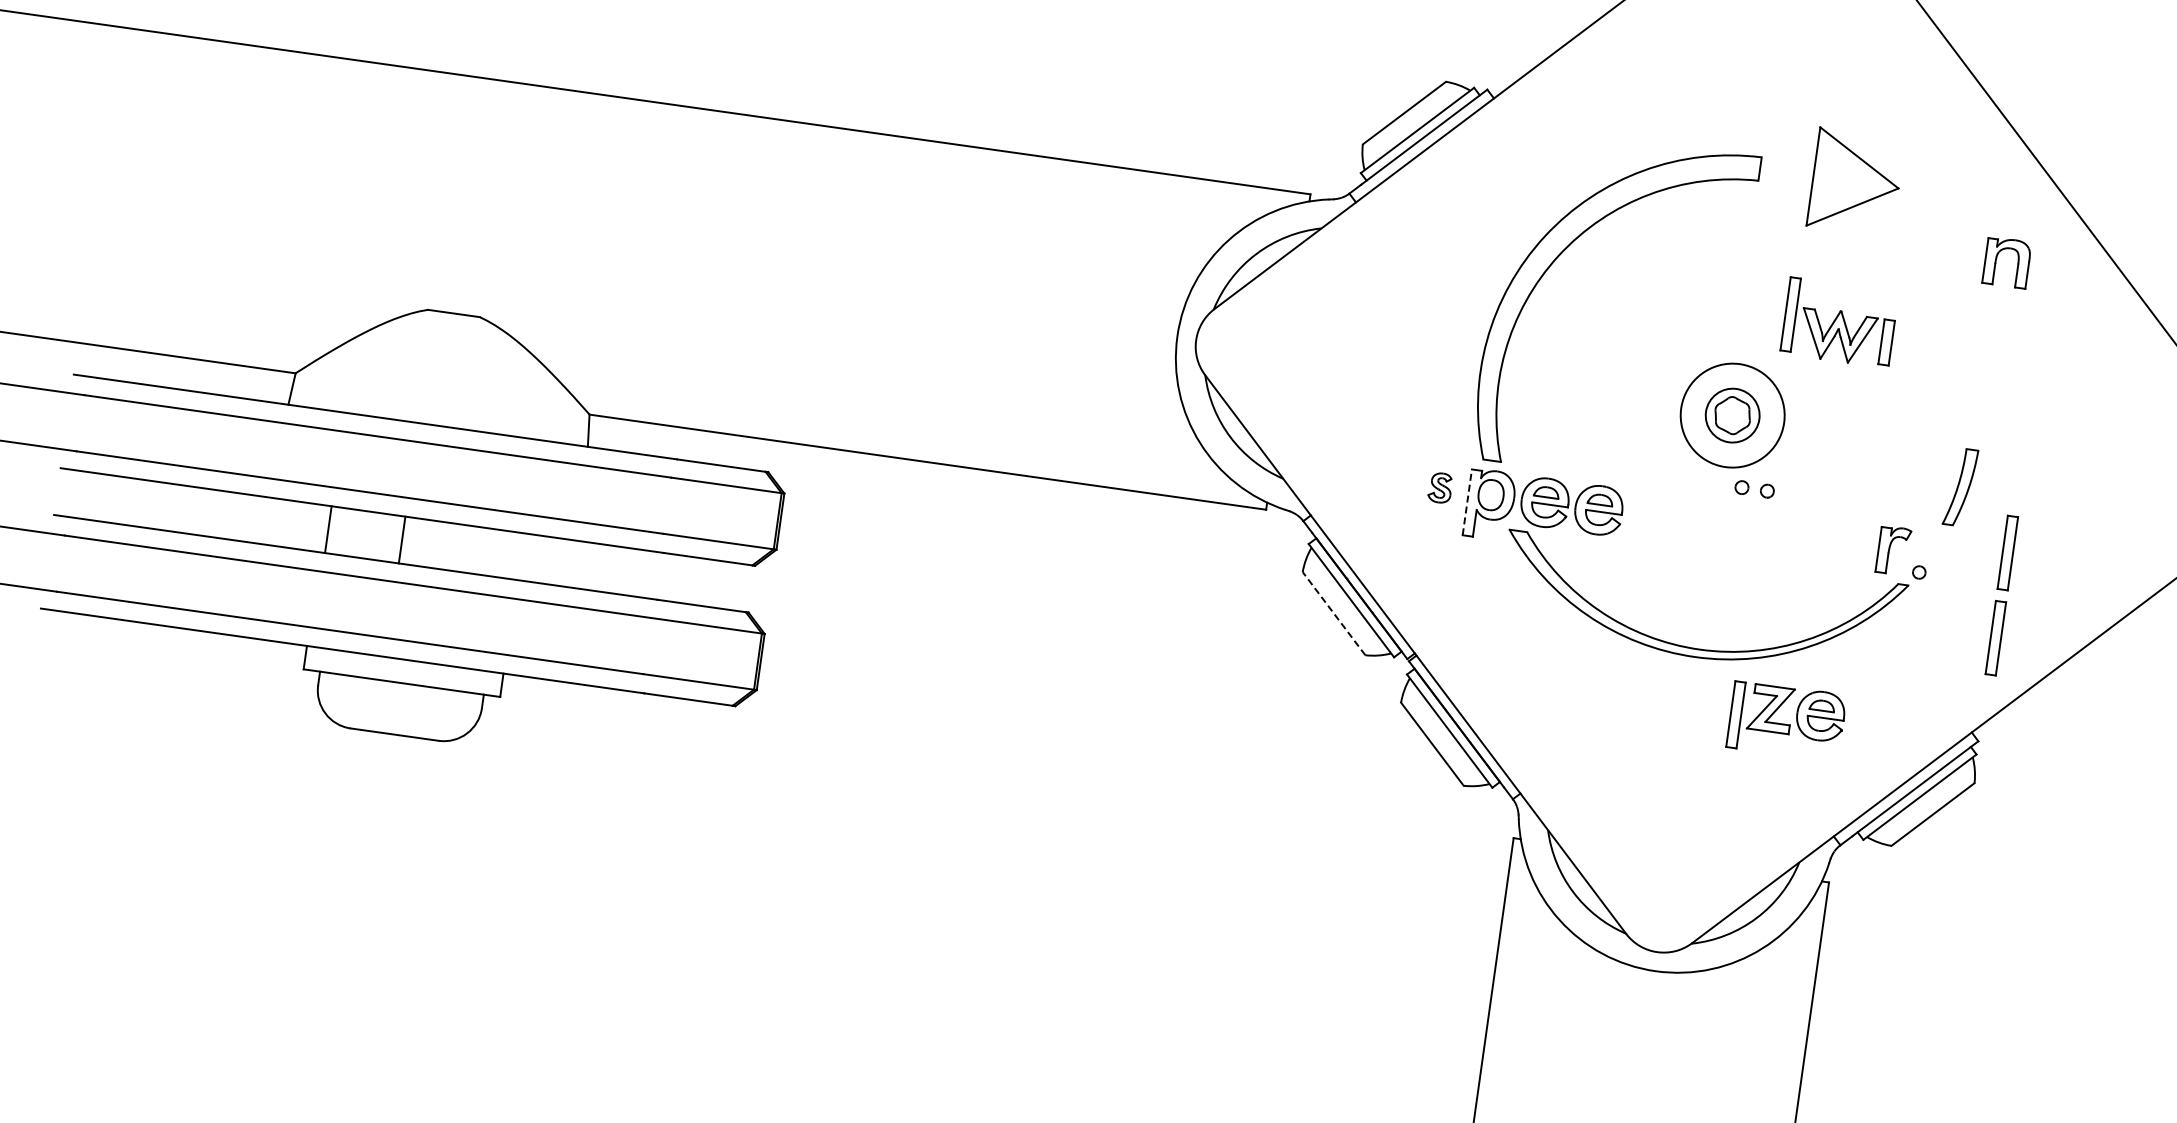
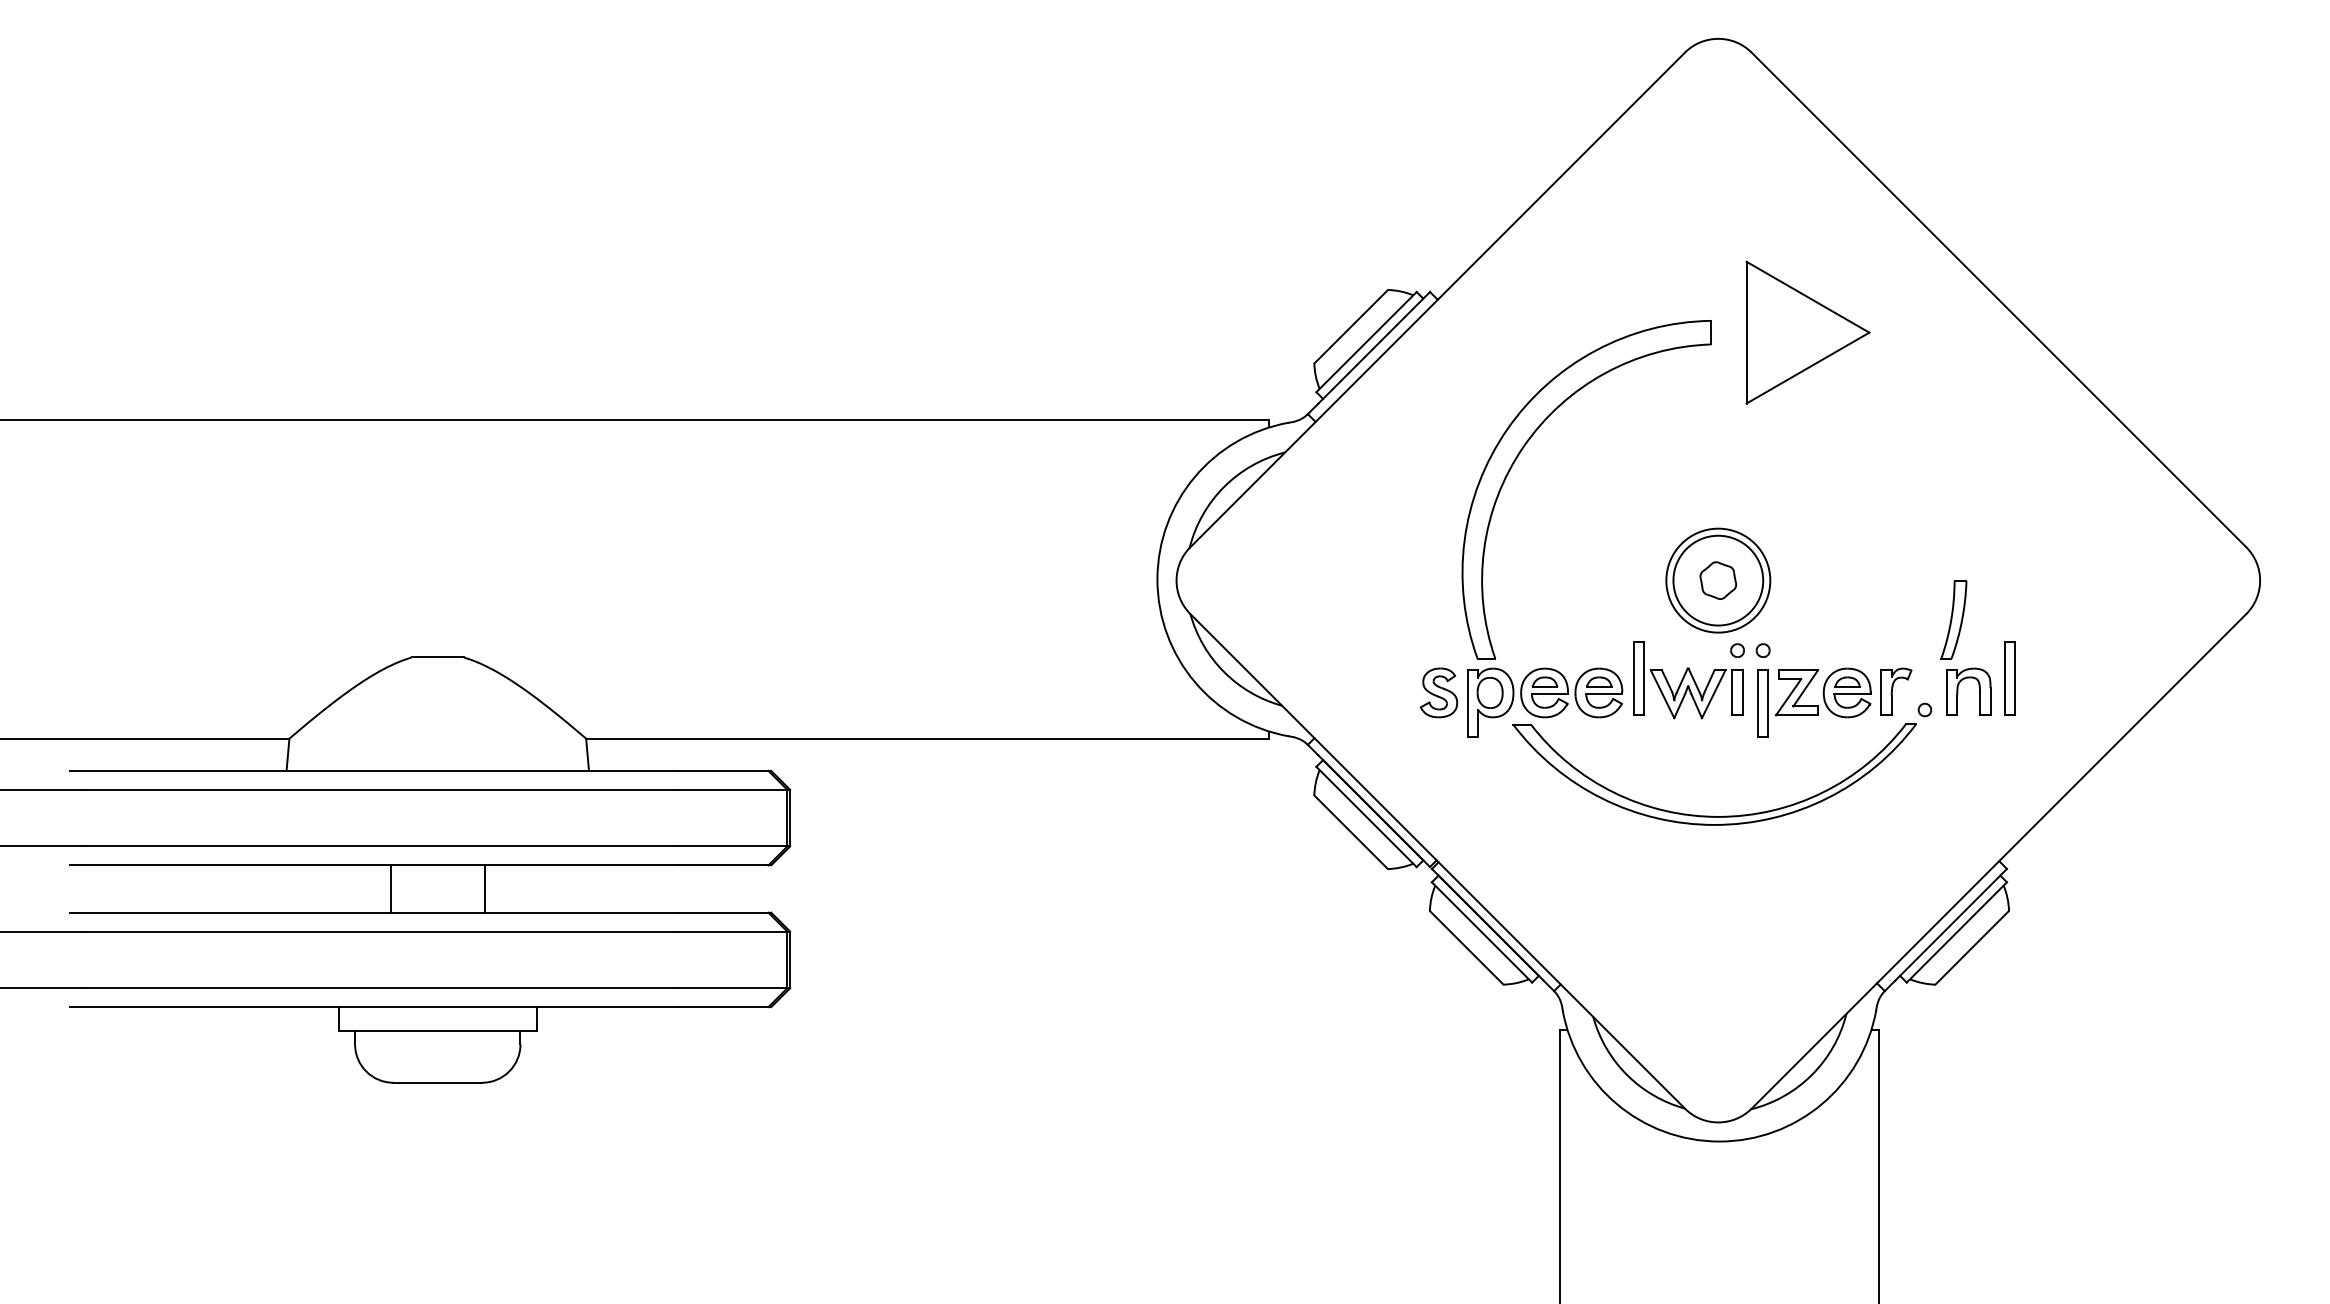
part: (1855, 182) -> (1807, 332), size x1.43
part: (1996, 260) -> (1958, 691), moved
part: (1839, 323) -> (1688, 680), moved
circle: (1732, 415) -> (1718, 580), size x1.67
part: (1440, 487) -> (1438, 692), size x1.67
line: (1467, 501) -> (1467, 702), dashed -> solid
line: (328, 529) -> (390, 888), moved
line: (402, 539) -> (485, 888), moved
line: (1334, 613) -> (1351, 832), dashed -> solid
part: (1995, 638) -> (2009, 764), removed
part: (1786, 720) -> (1814, 702), moved

